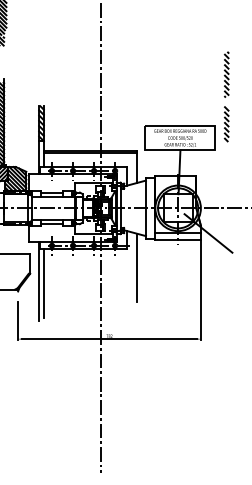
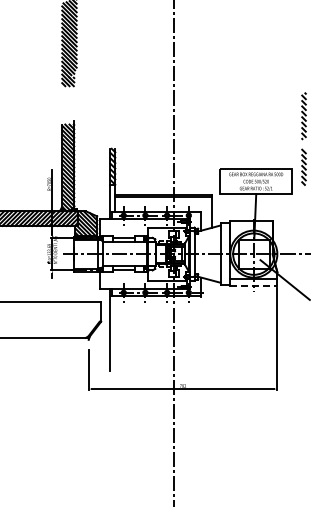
line: (177, 239) -> (253, 286), solid -> dashed
line: (137, 267) -> (211, 315), removed
line: (44, 283) -> (115, 331), removed

